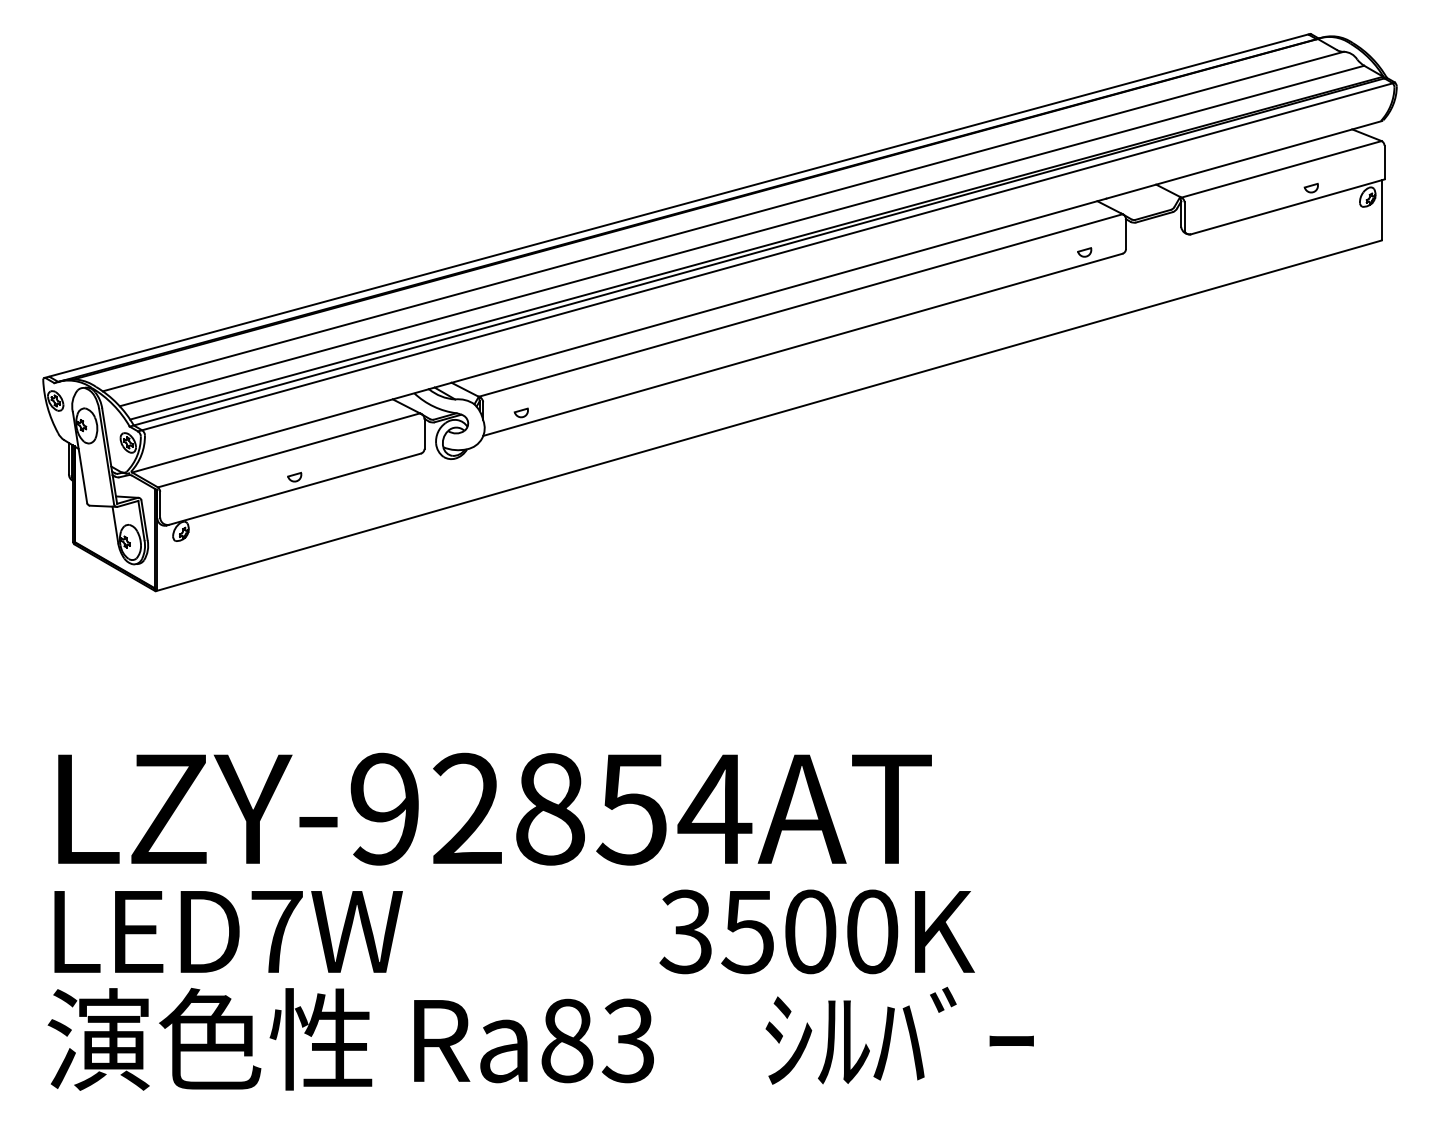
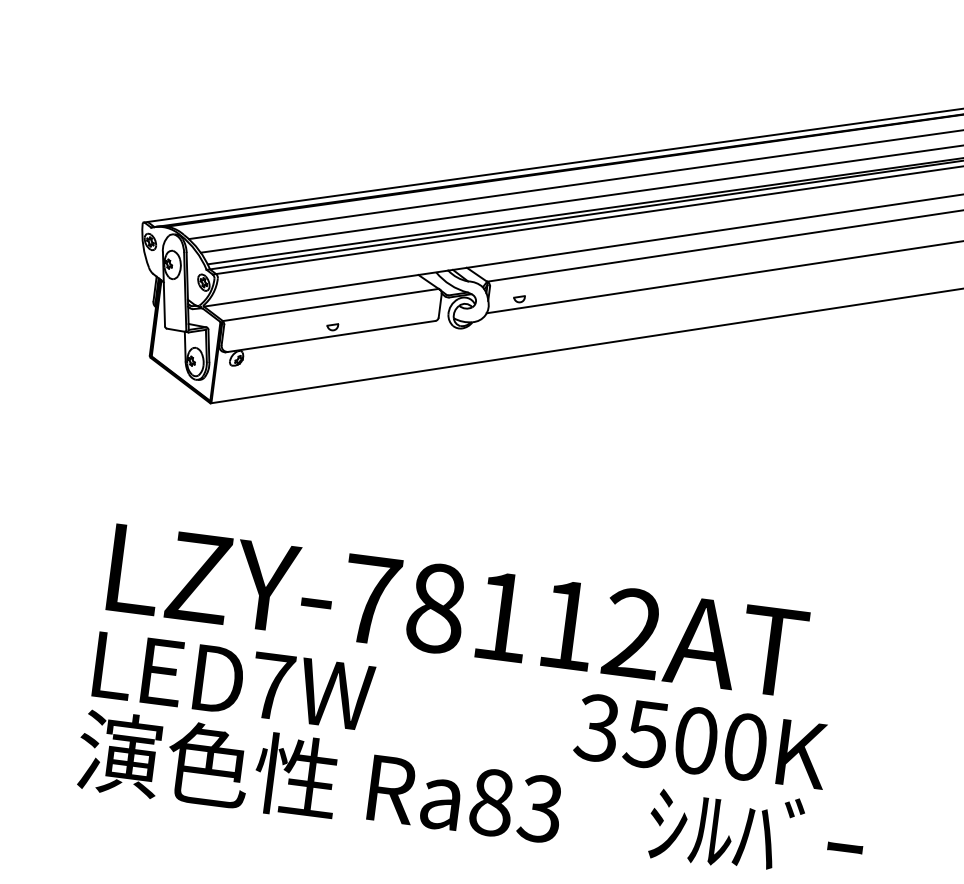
text: (551, 808) -> (502, 616), LZY-92854AT -> LZY-78112AT

